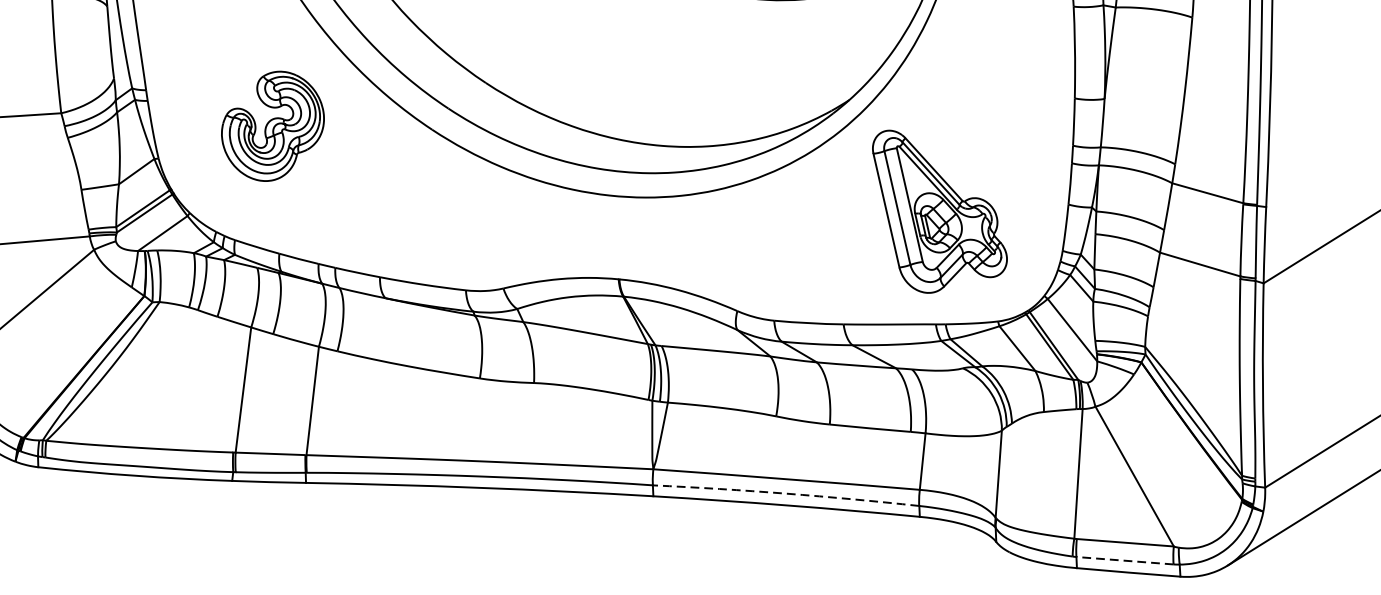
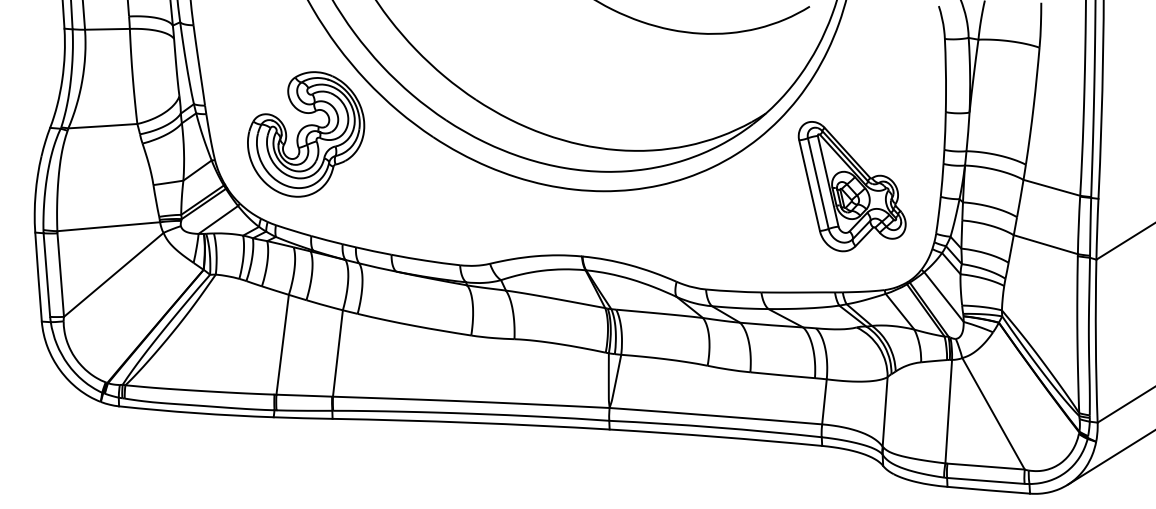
part: (273, 126) -> (306, 134), size x1.43
part: (939, 211) -> (851, 186), moved
arc: (786, 493) -> (715, 427), dashed -> solid
line: (1124, 560) -> (985, 480), dashed -> solid

